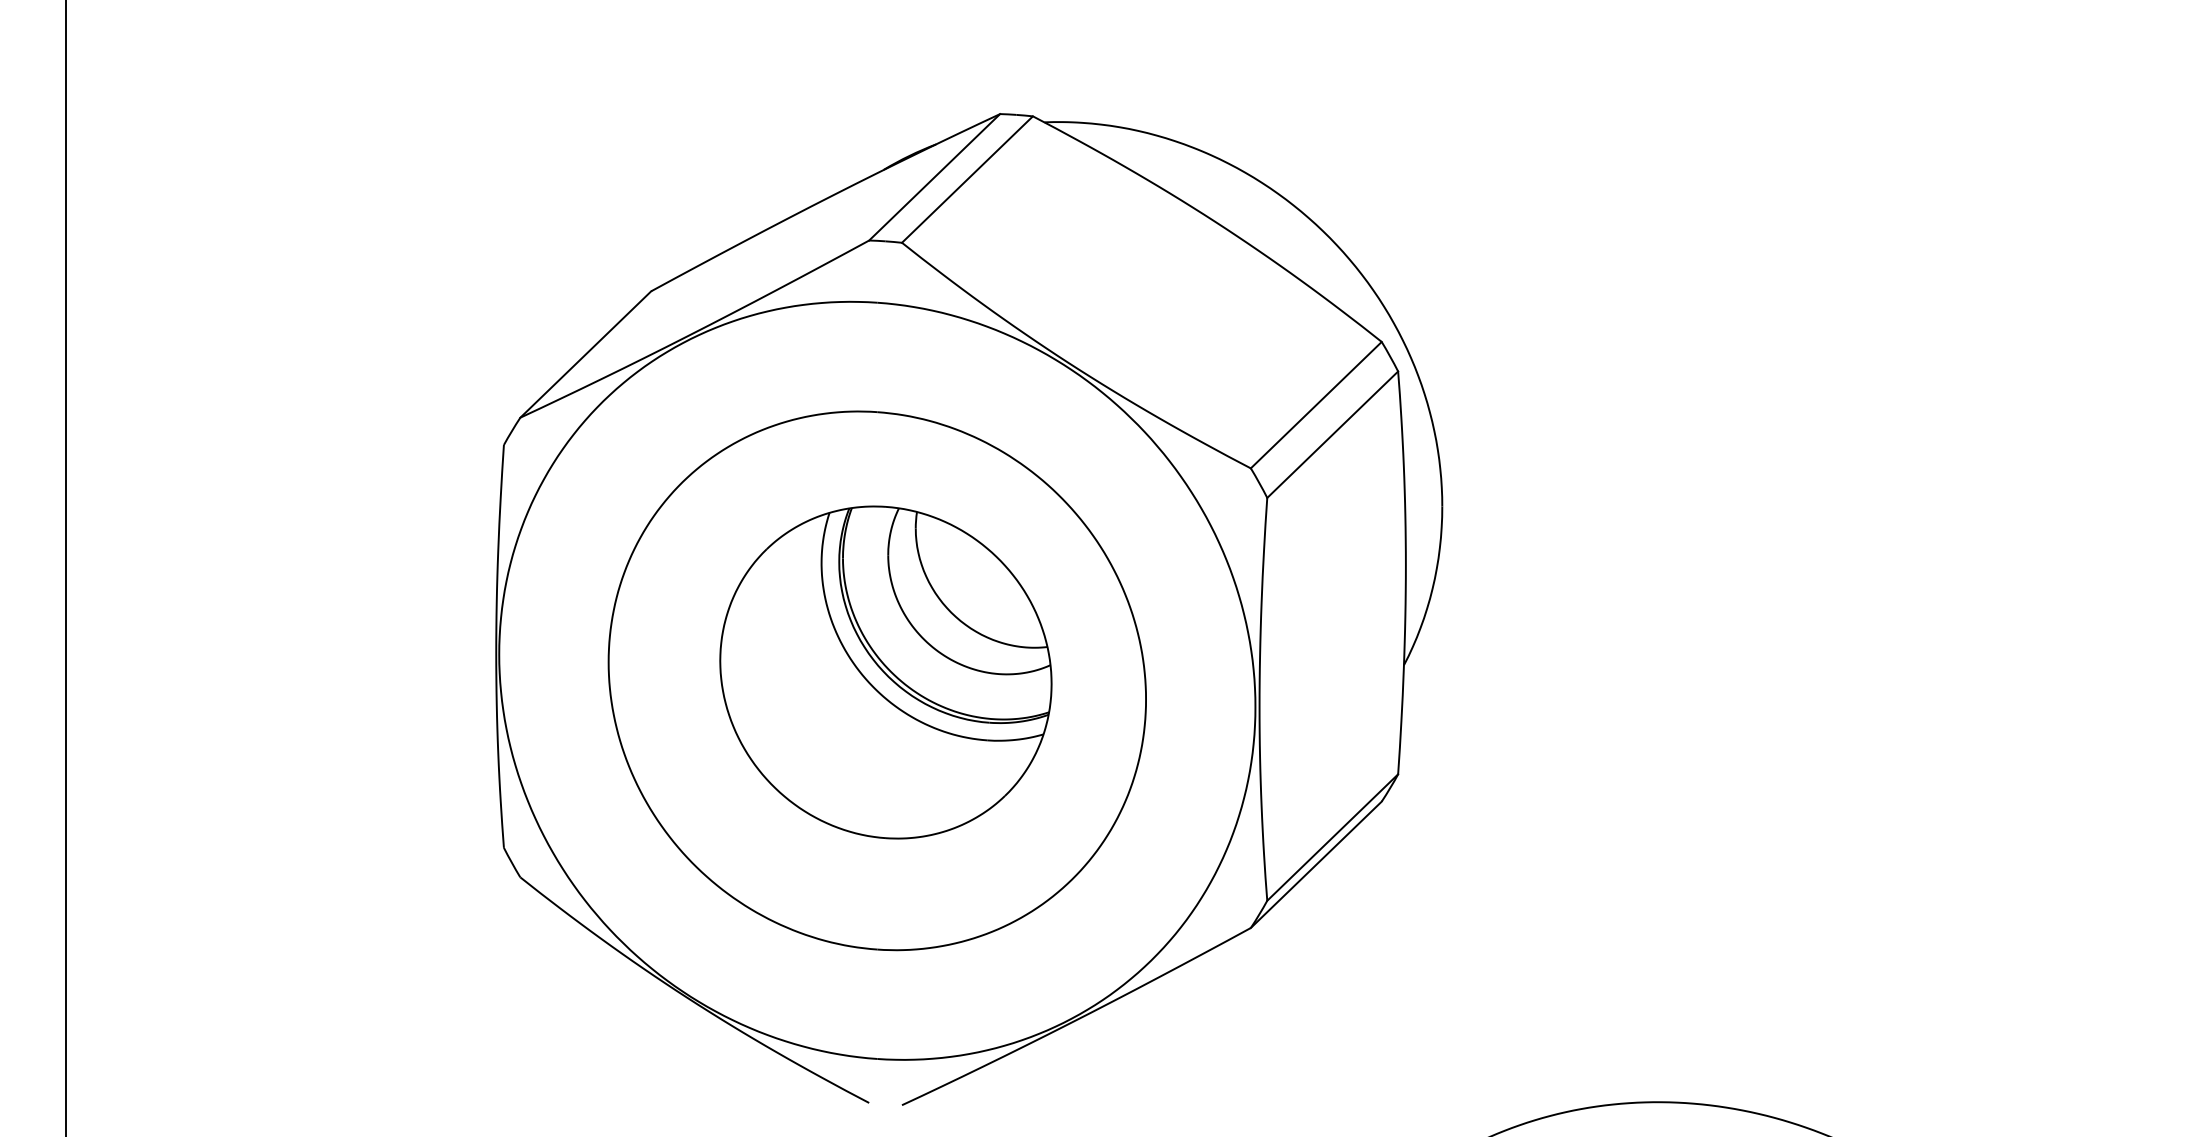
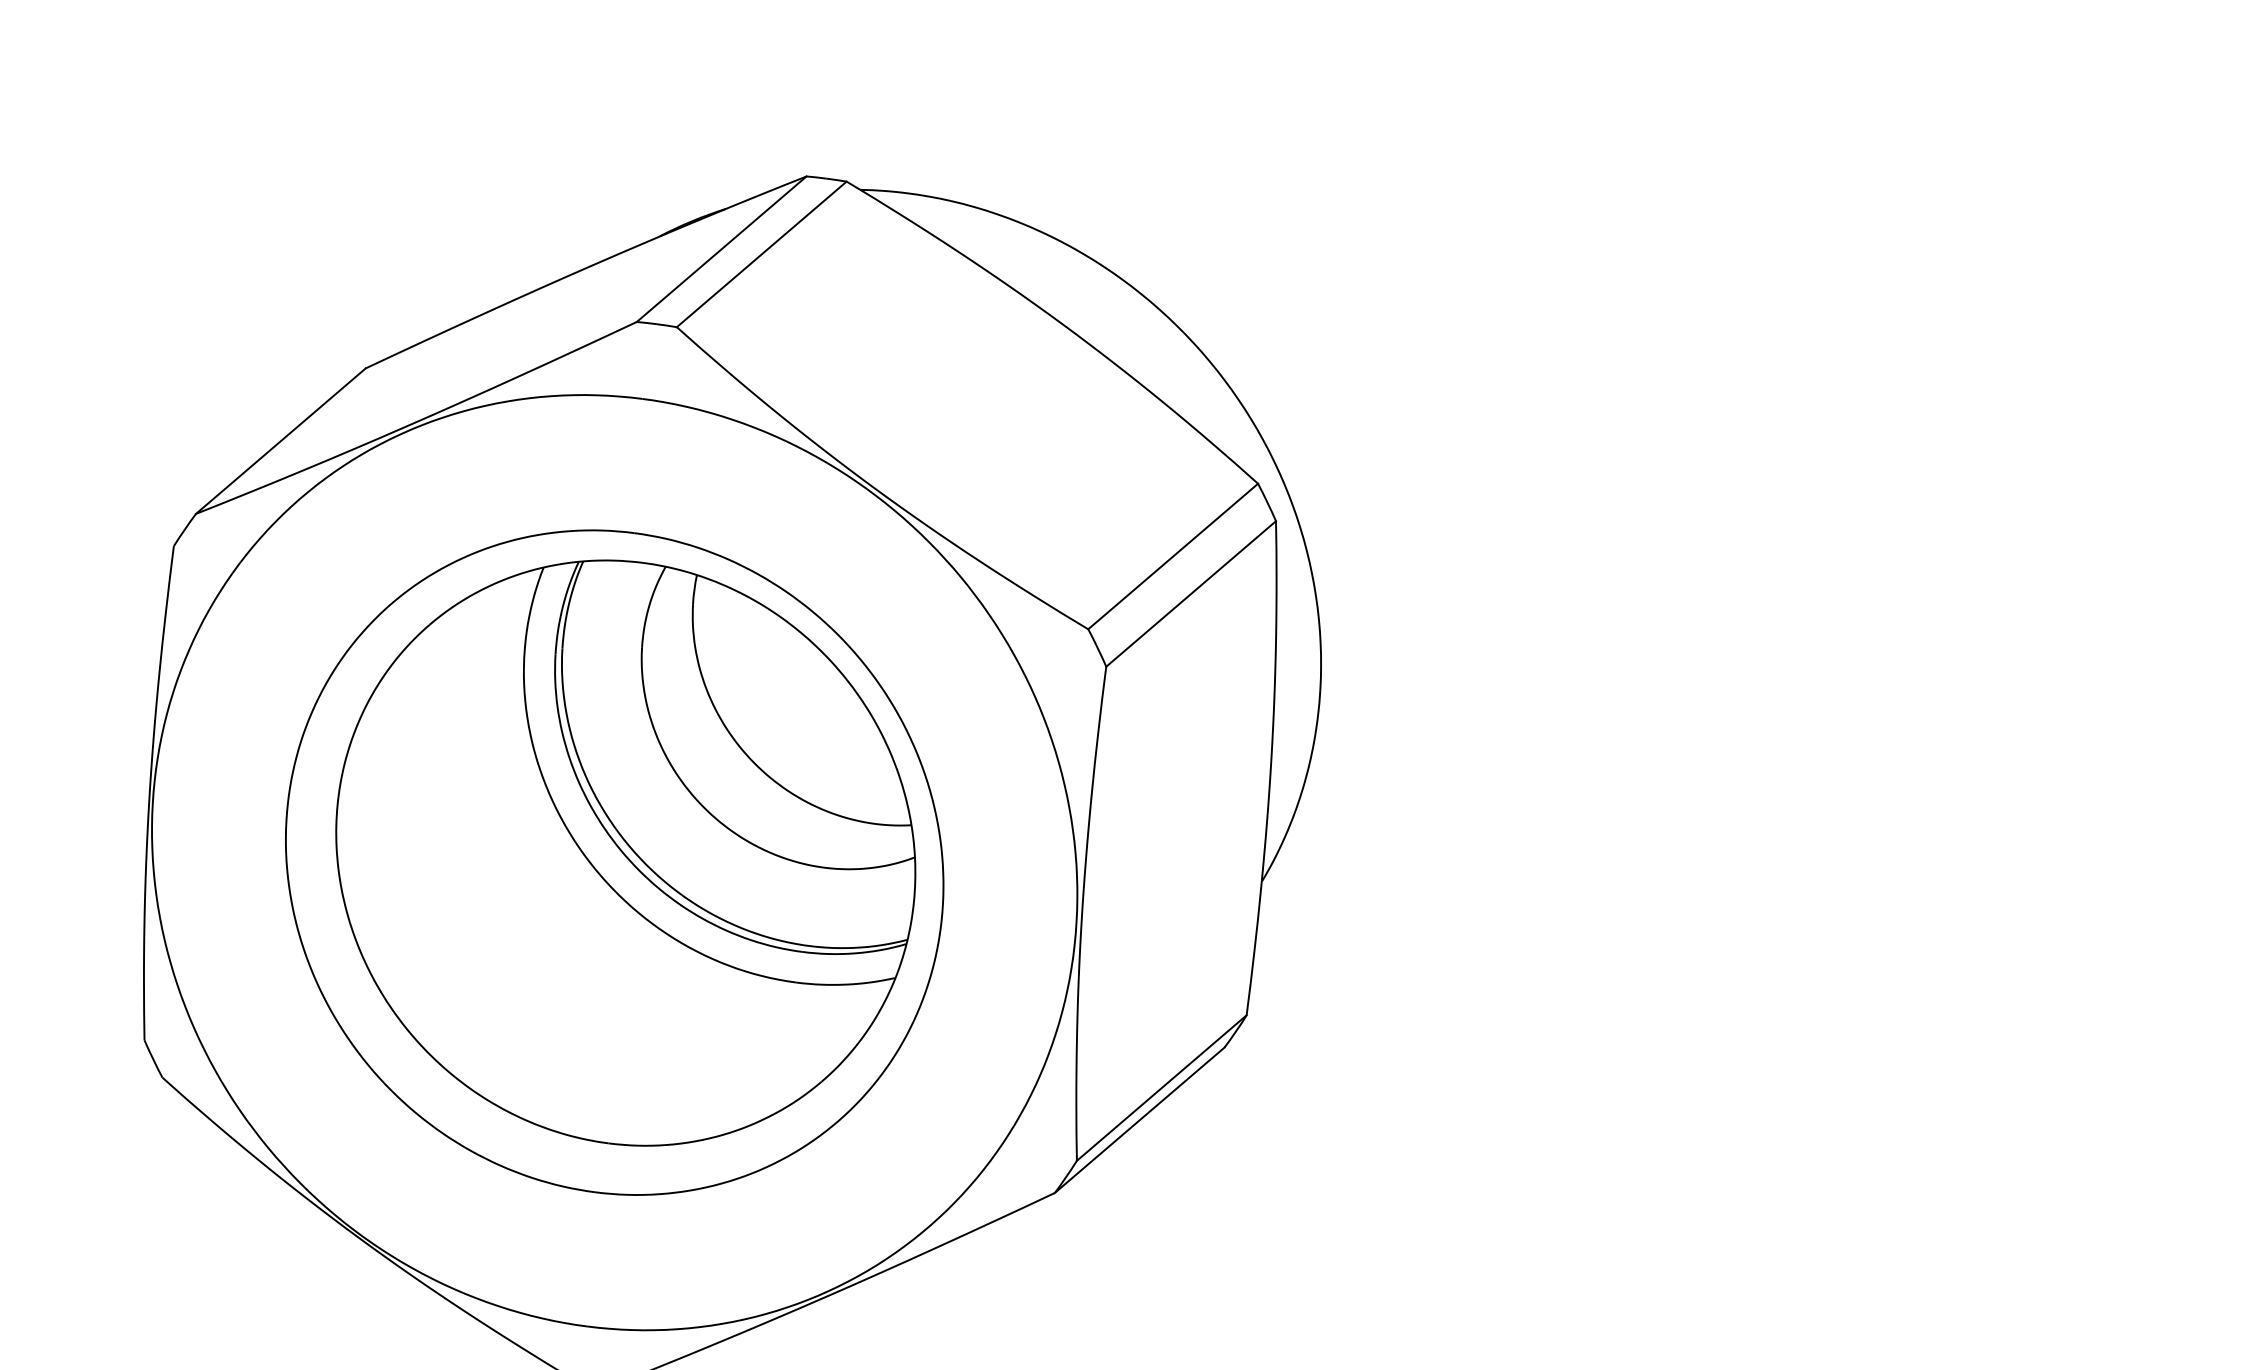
part: (885, 672) -> (625, 853), size x1.43

